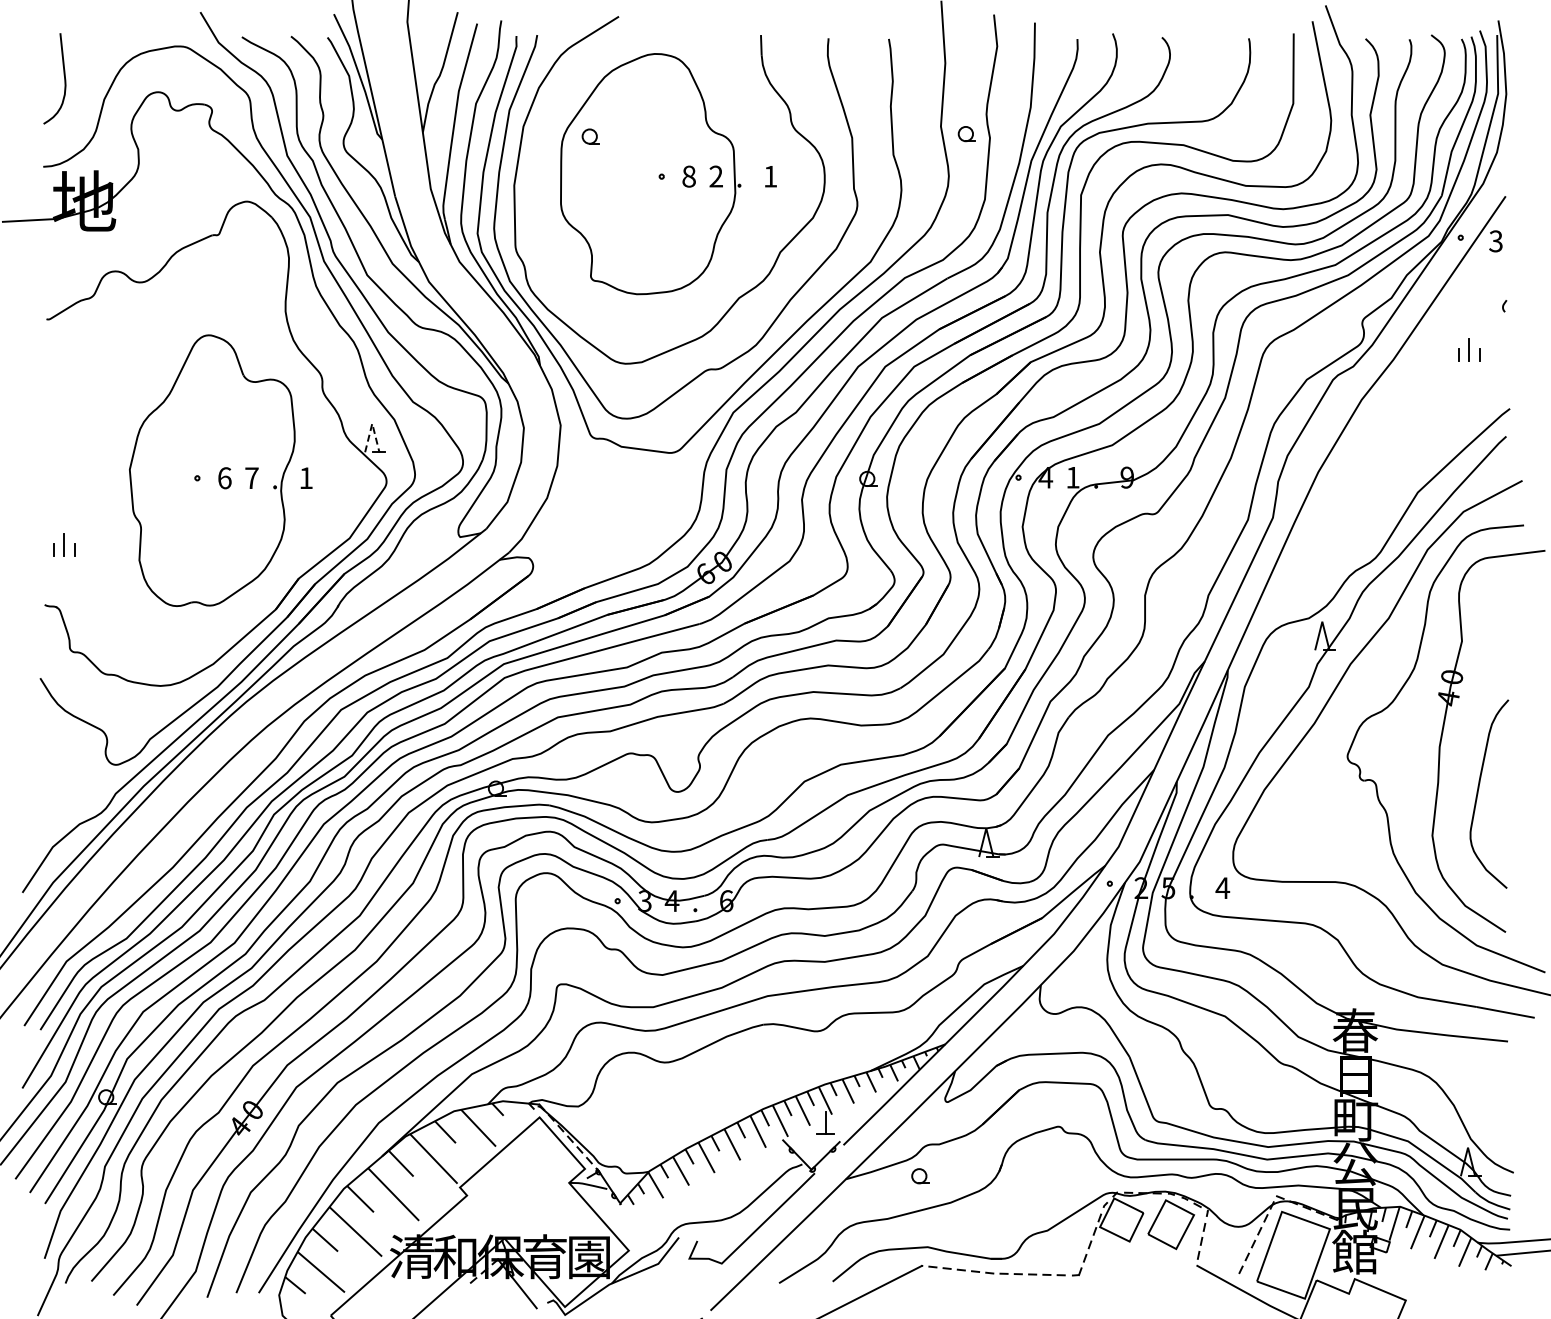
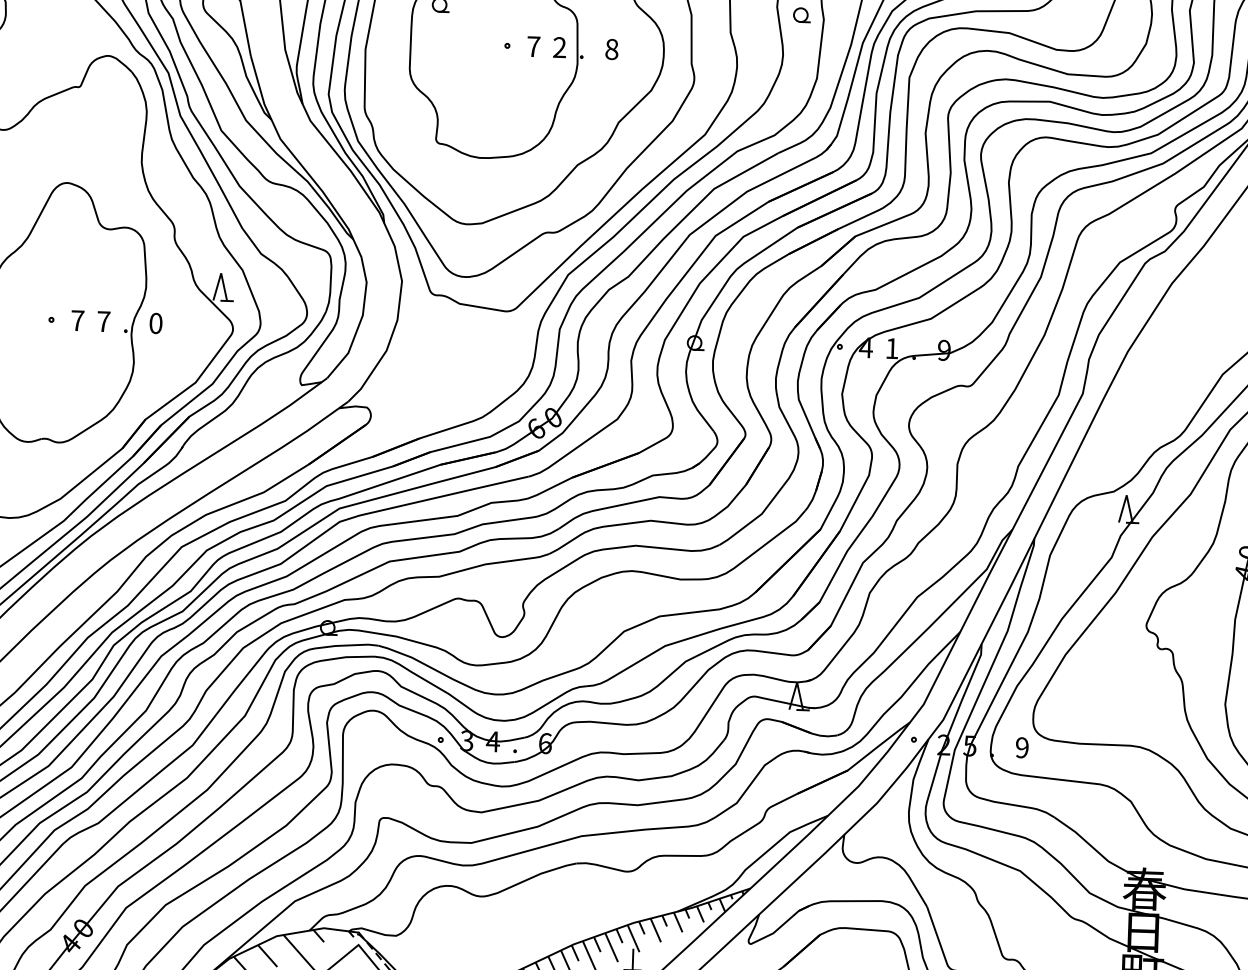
text: (688, 176) -> (533, 46), 8 -> 7
text: (770, 176) -> (611, 49), 1 -> 8
line: (372, 423) -> (221, 273), dashed -> solid
text: (224, 478) -> (77, 320), 6 -> 7
text: (305, 478) -> (155, 323), 1 -> 0
text: (1222, 888) -> (1021, 748), 4 -> 9

